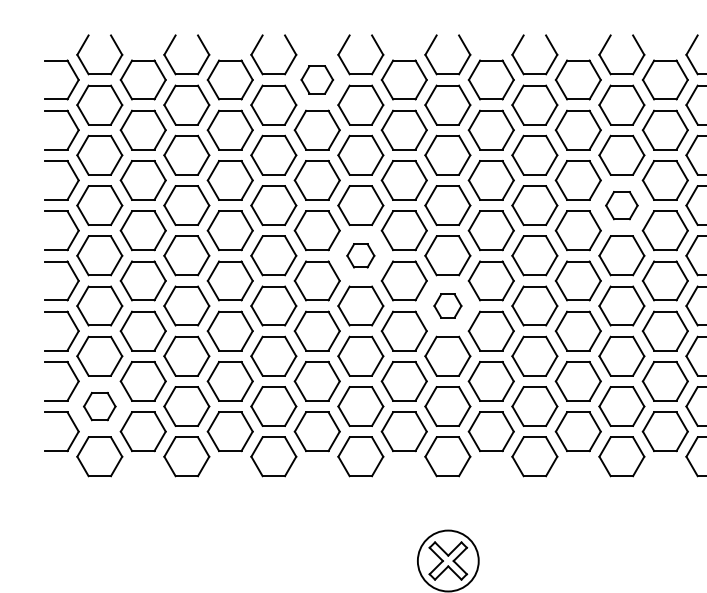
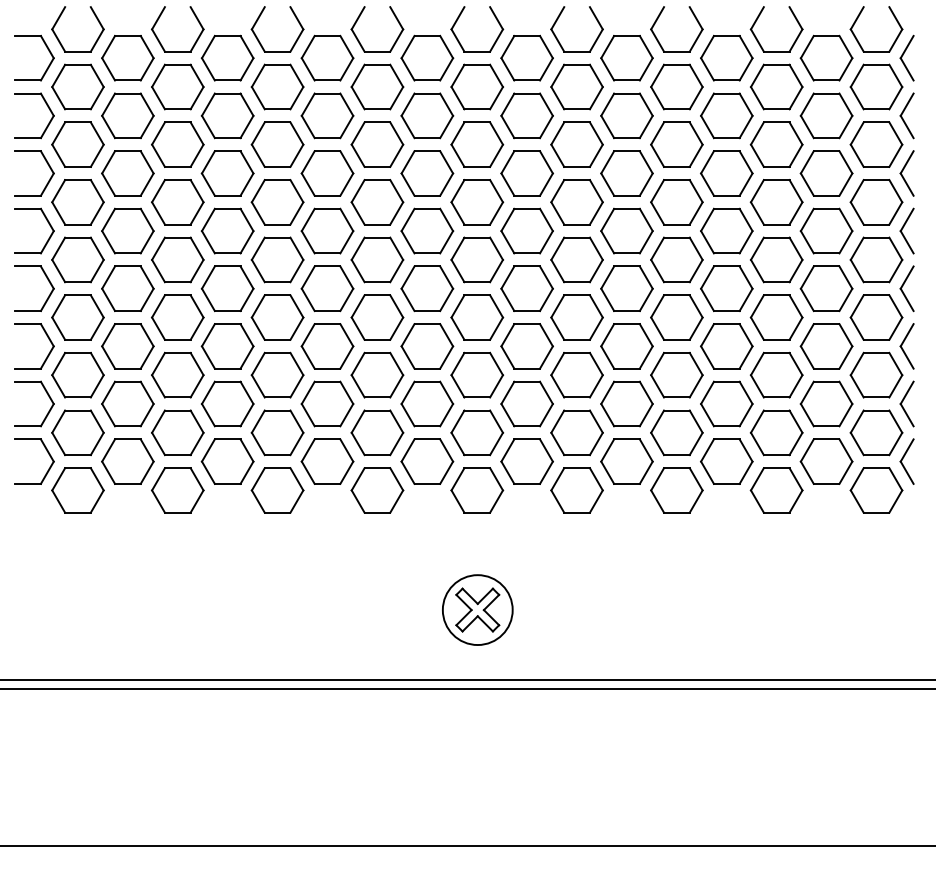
part: (317, 79) -> (327, 57), size x1.43
part: (621, 205) -> (676, 202), size x1.43
part: (360, 255) -> (377, 259), size x1.67
part: (448, 305) -> (477, 317), size x1.67
part: (99, 406) -> (77, 432), size x1.43

